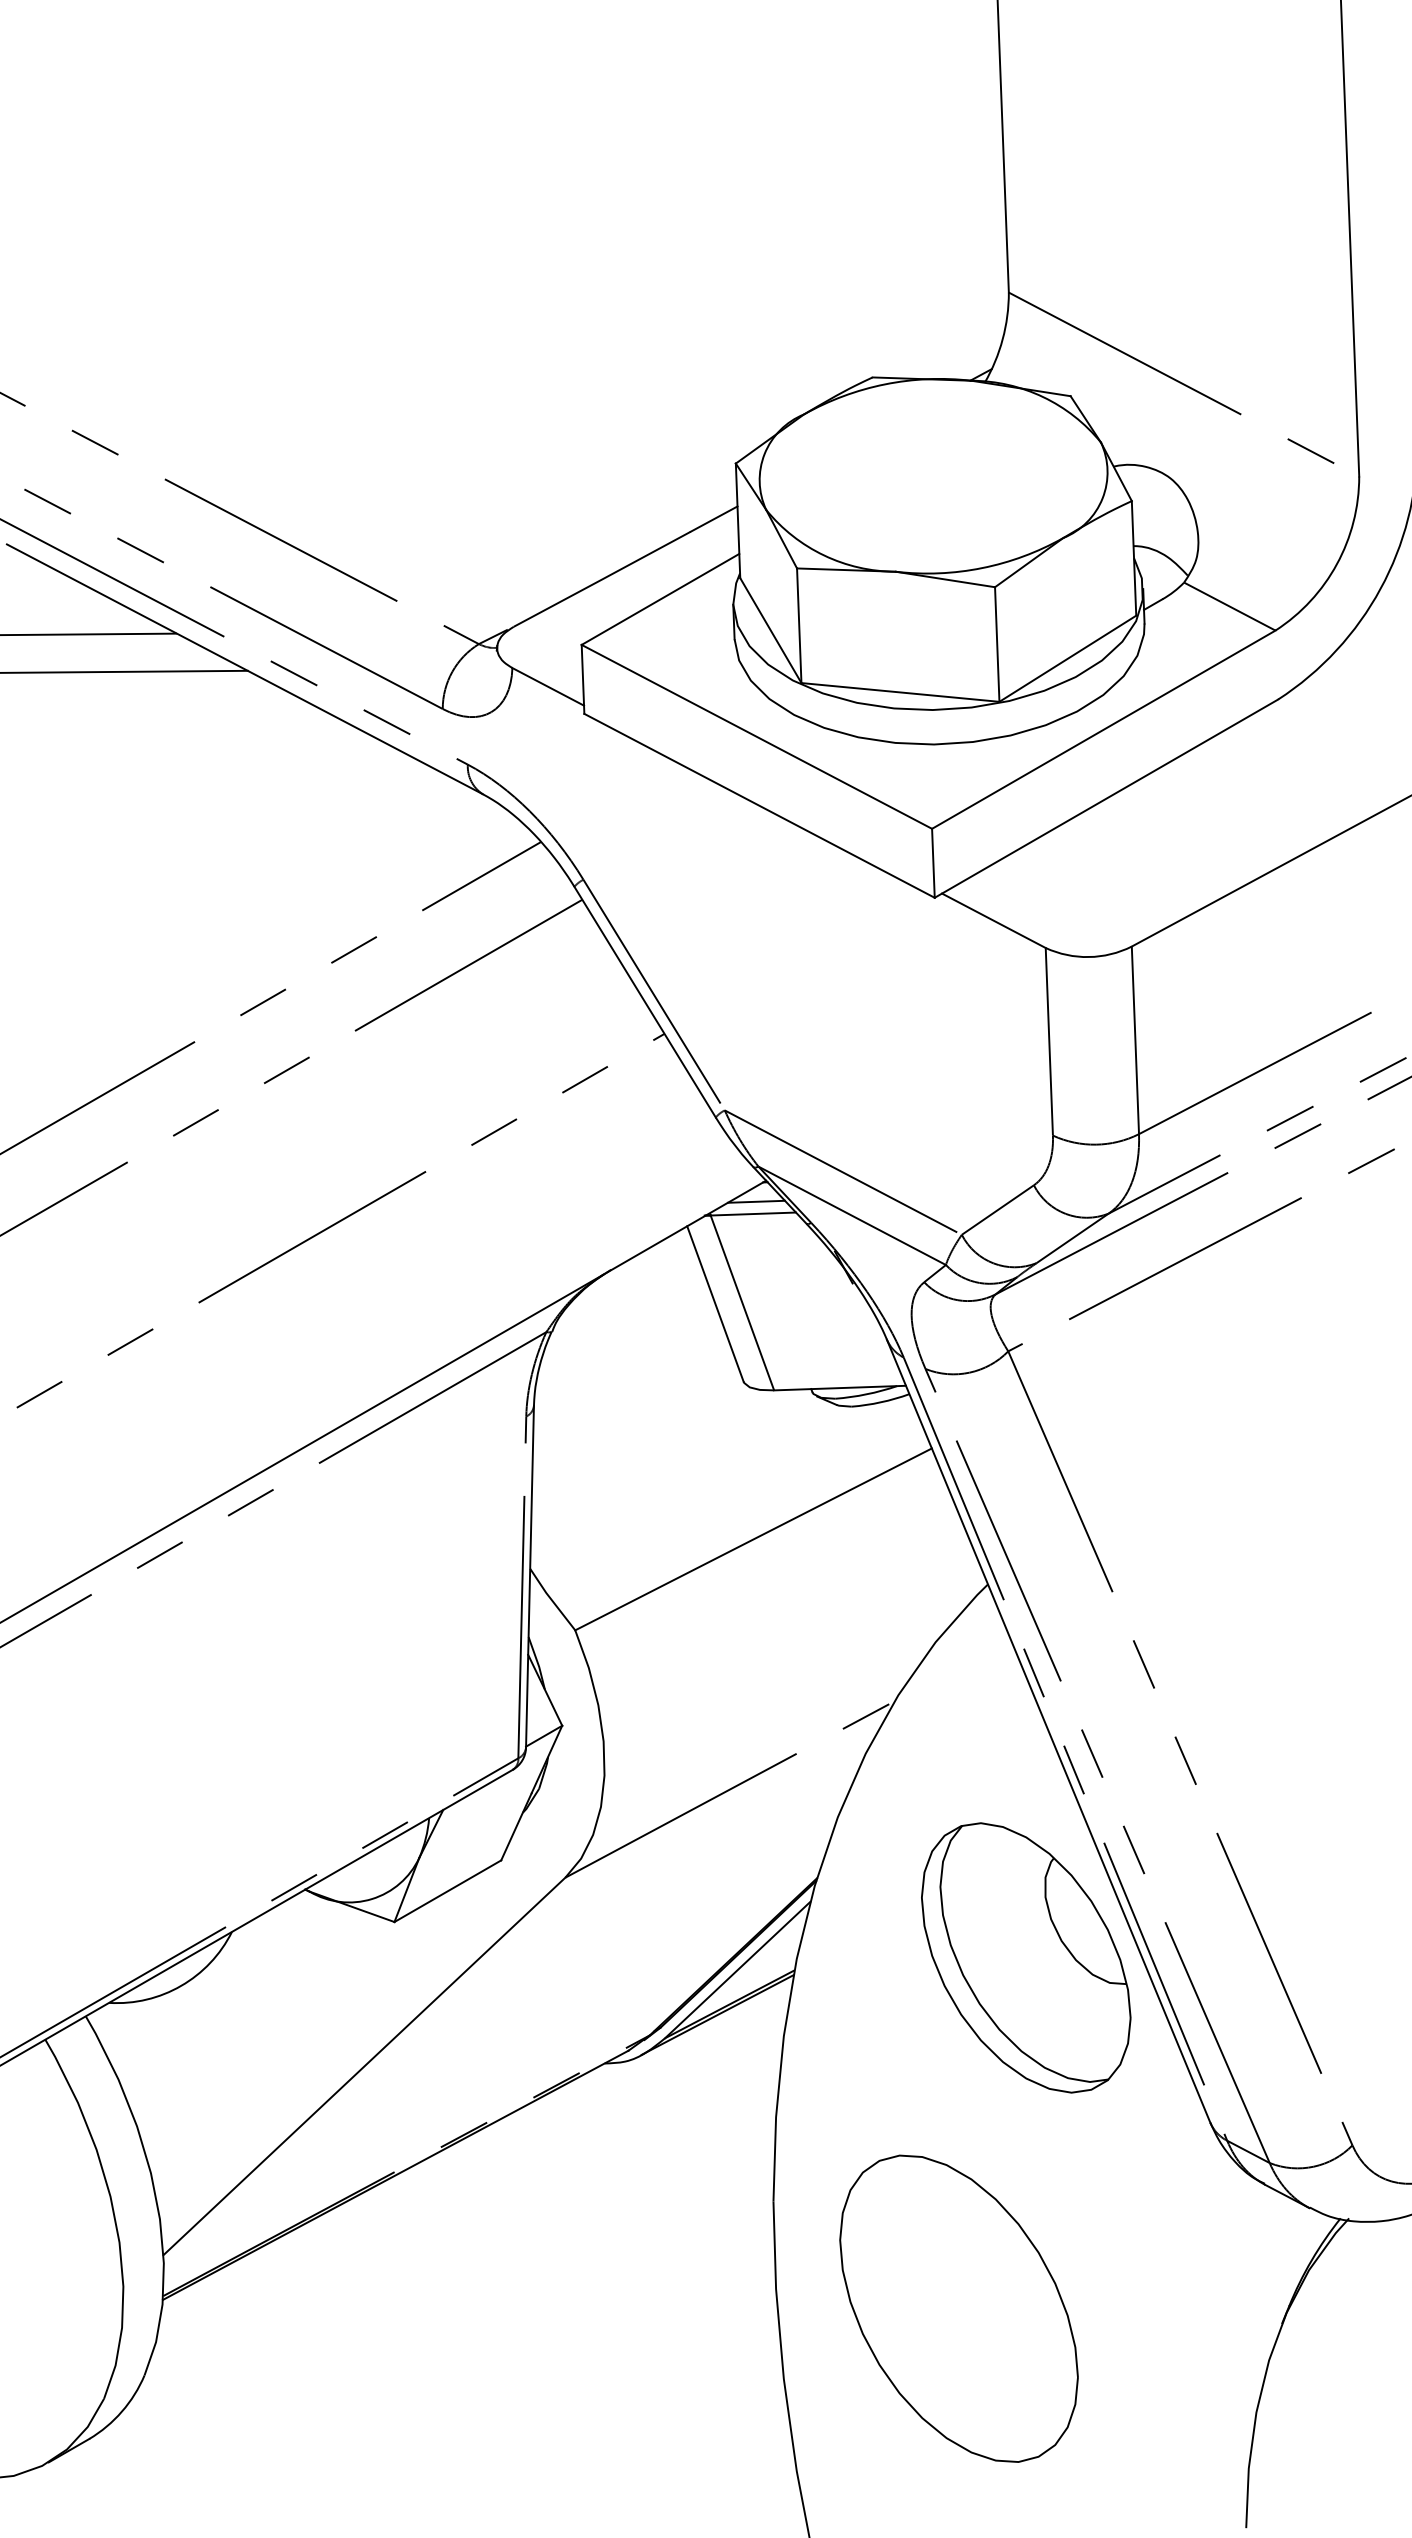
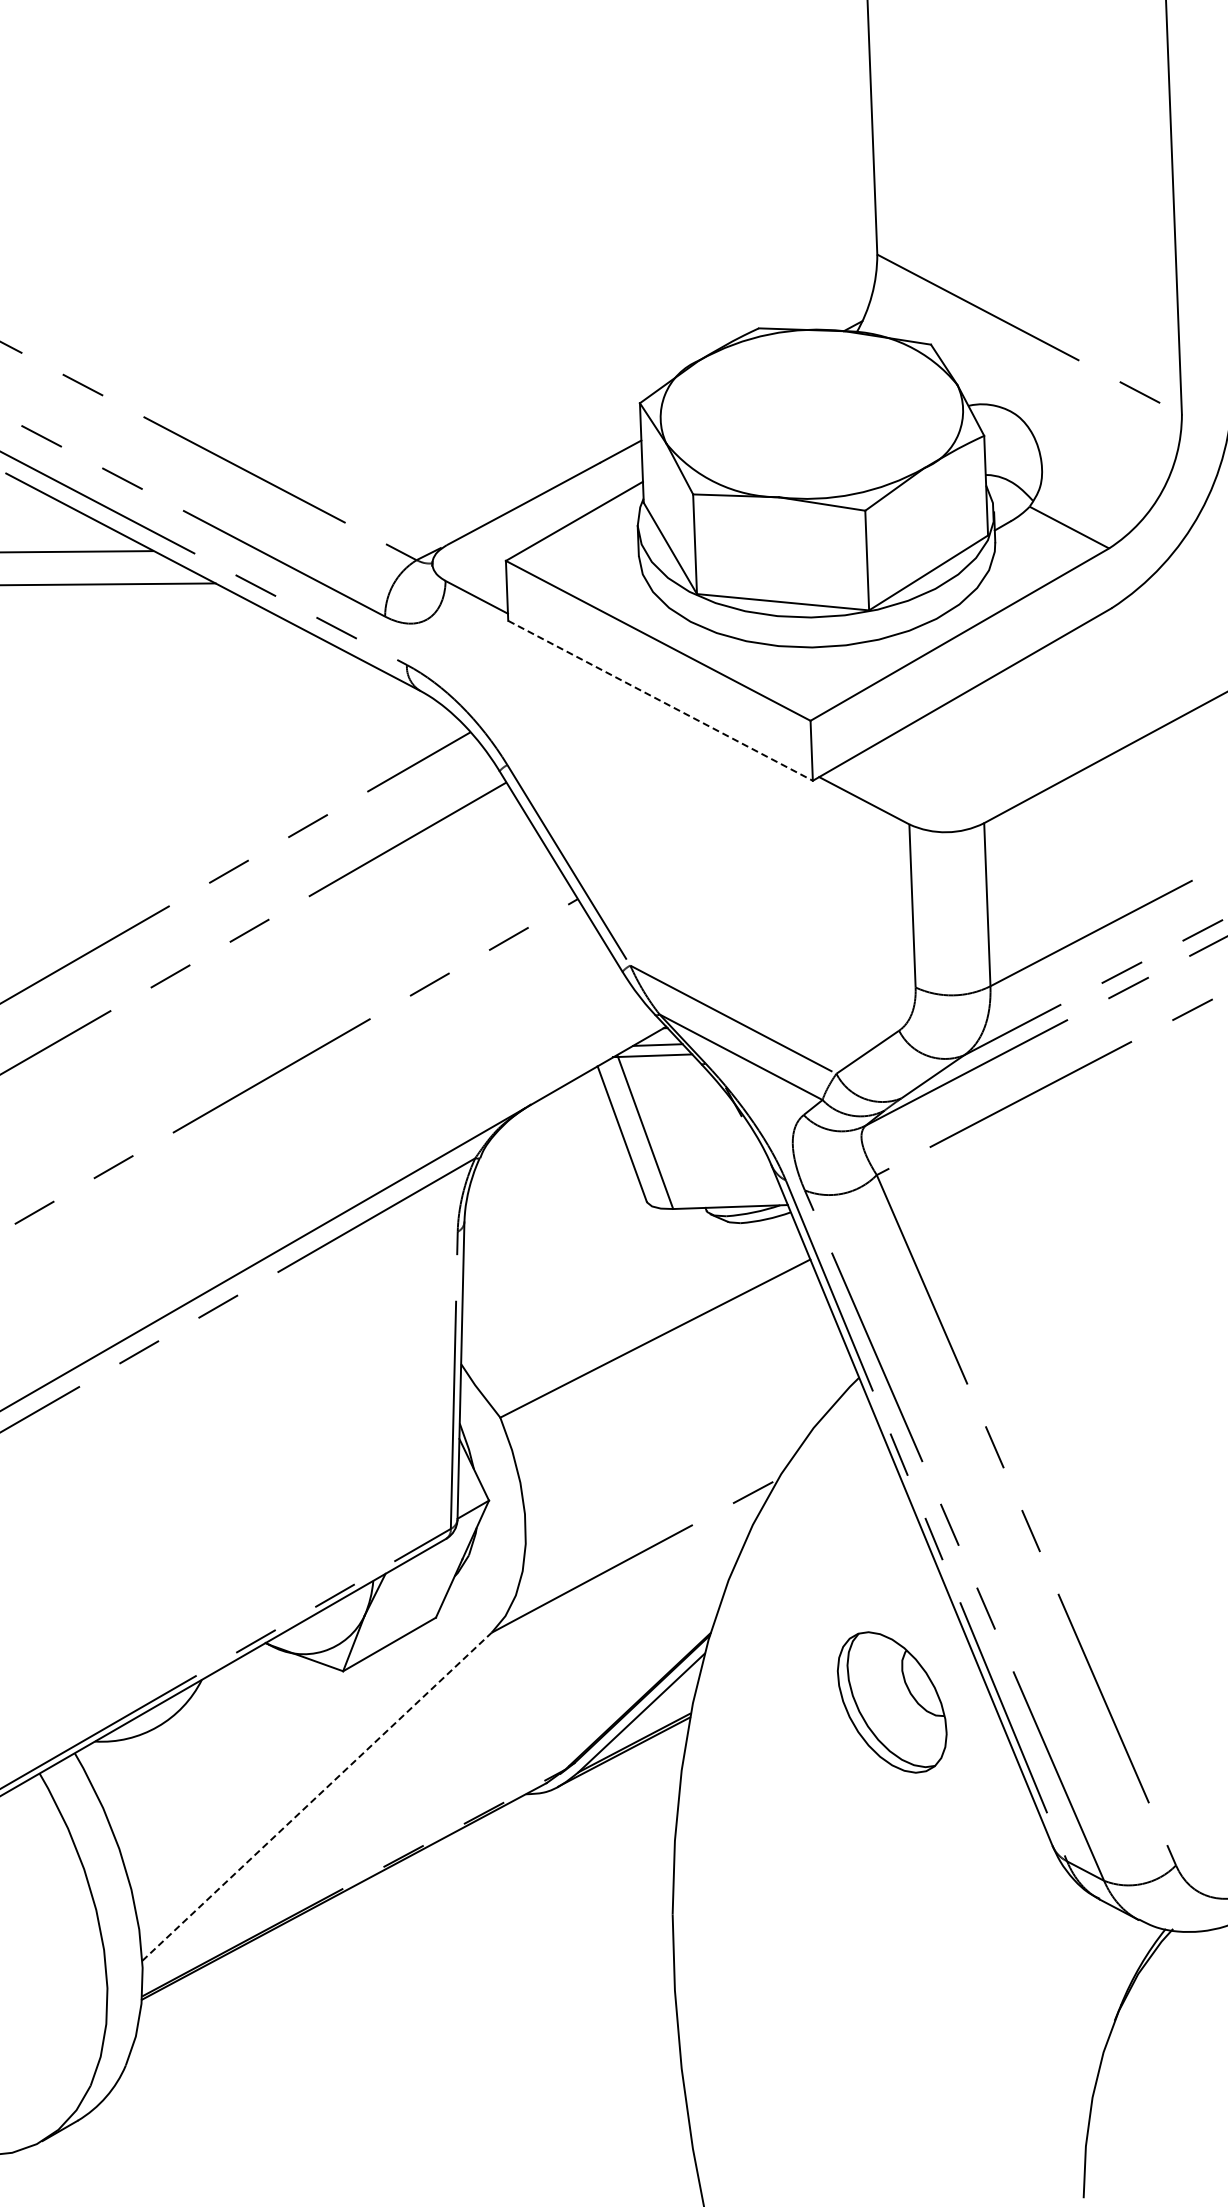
line: (760, 806) -> (661, 701), solid -> dashed
part: (1025, 1957) -> (891, 1702), size x0.6
line: (364, 2066) -> (317, 1796), solid -> dashed
part: (958, 2308) -> (833, 2007), removed

